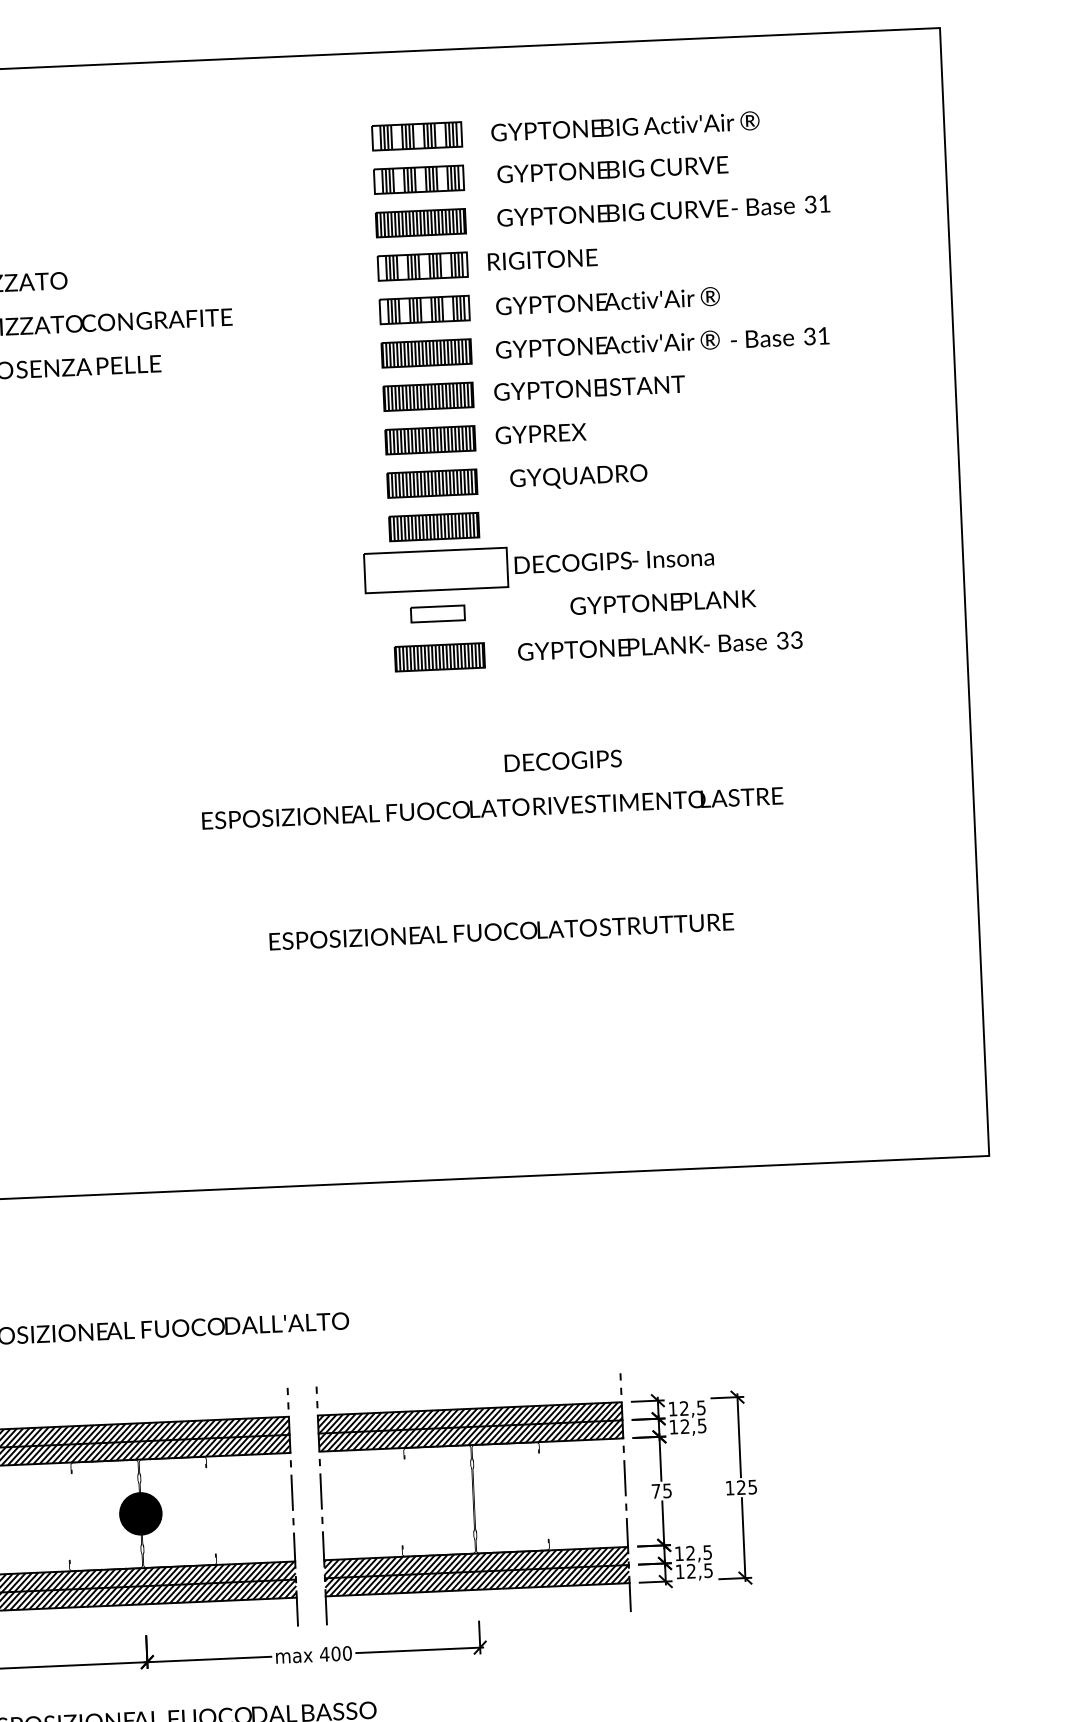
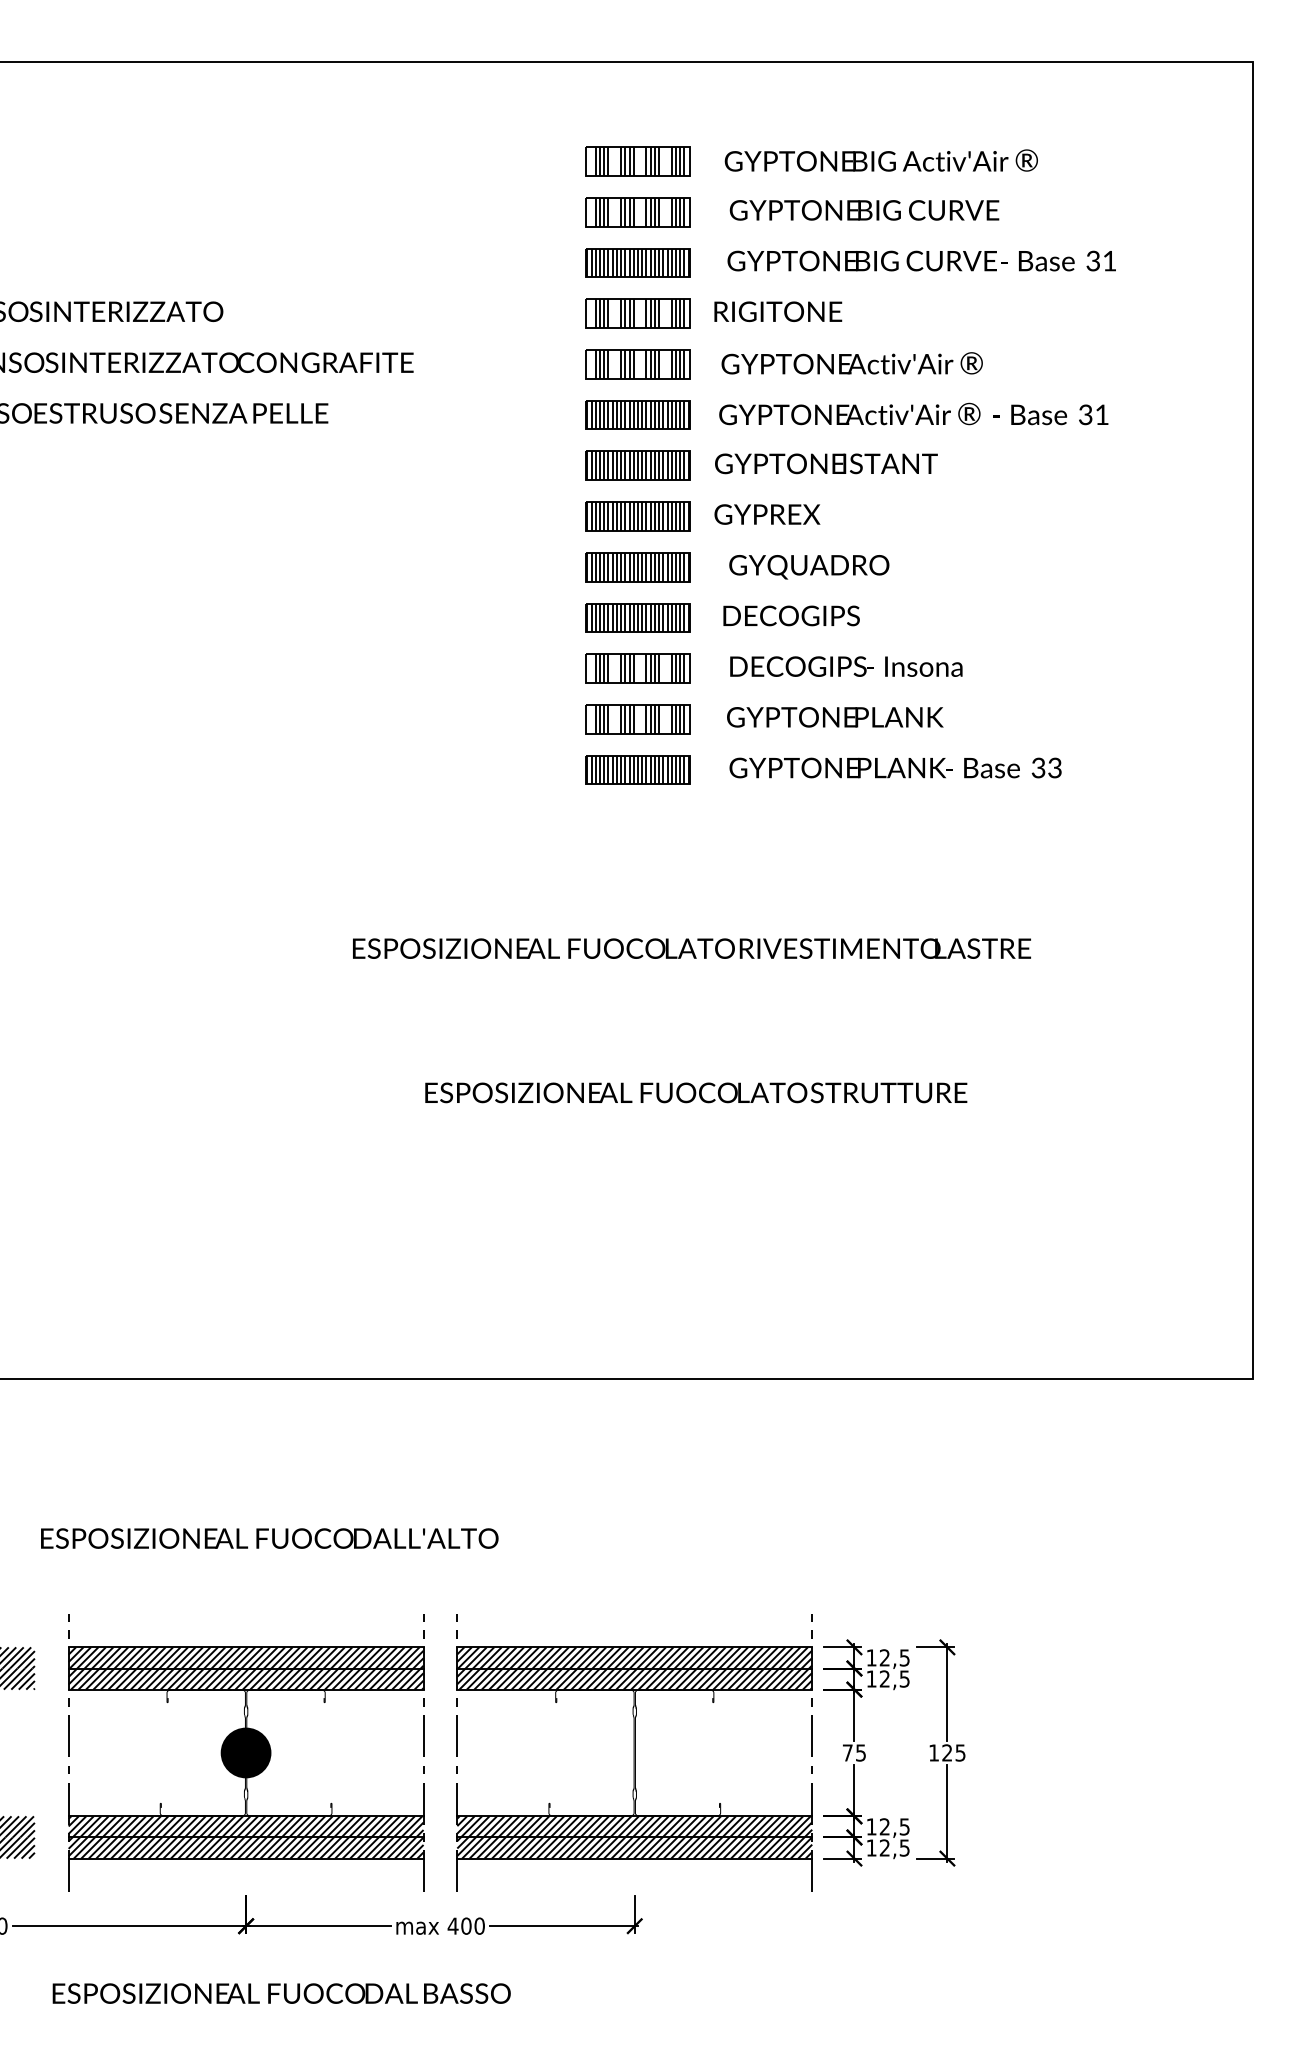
part: (435, 570) -> (637, 668), size x0.62
text: (663, 602) -> (835, 717), moved
part: (437, 614) -> (637, 719), size x1.67
text: (563, 760) -> (791, 615), moved

